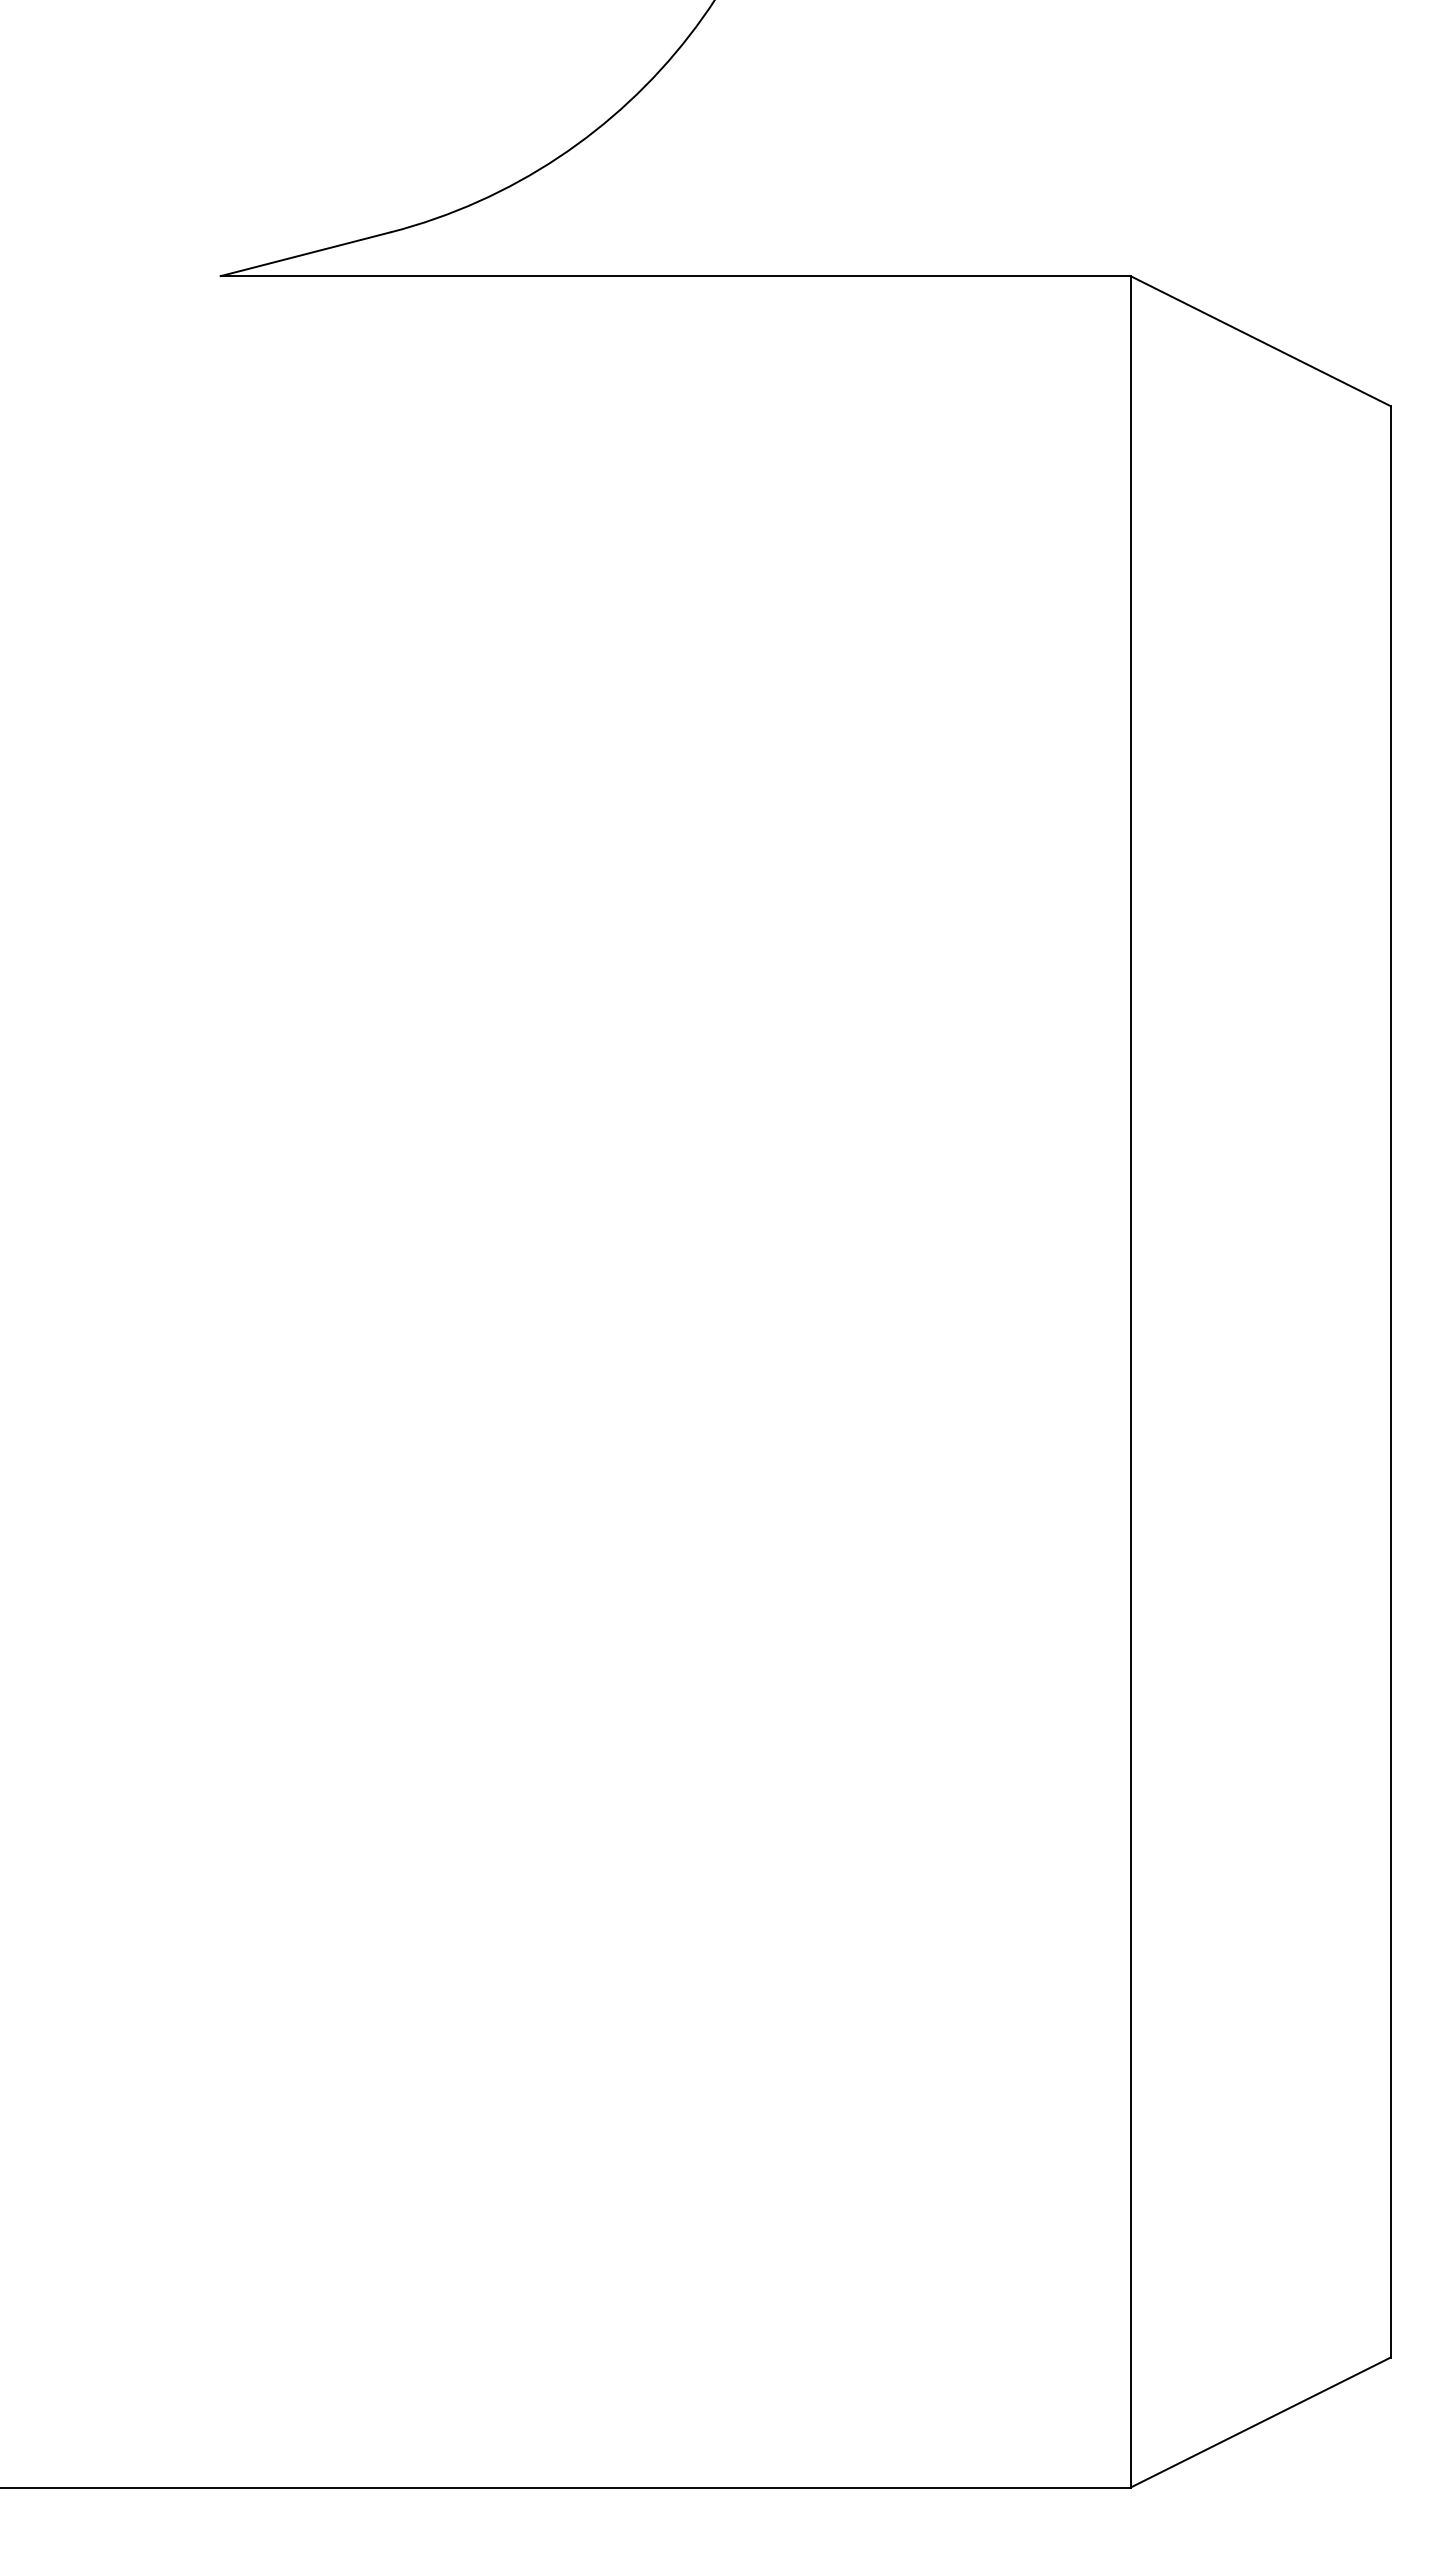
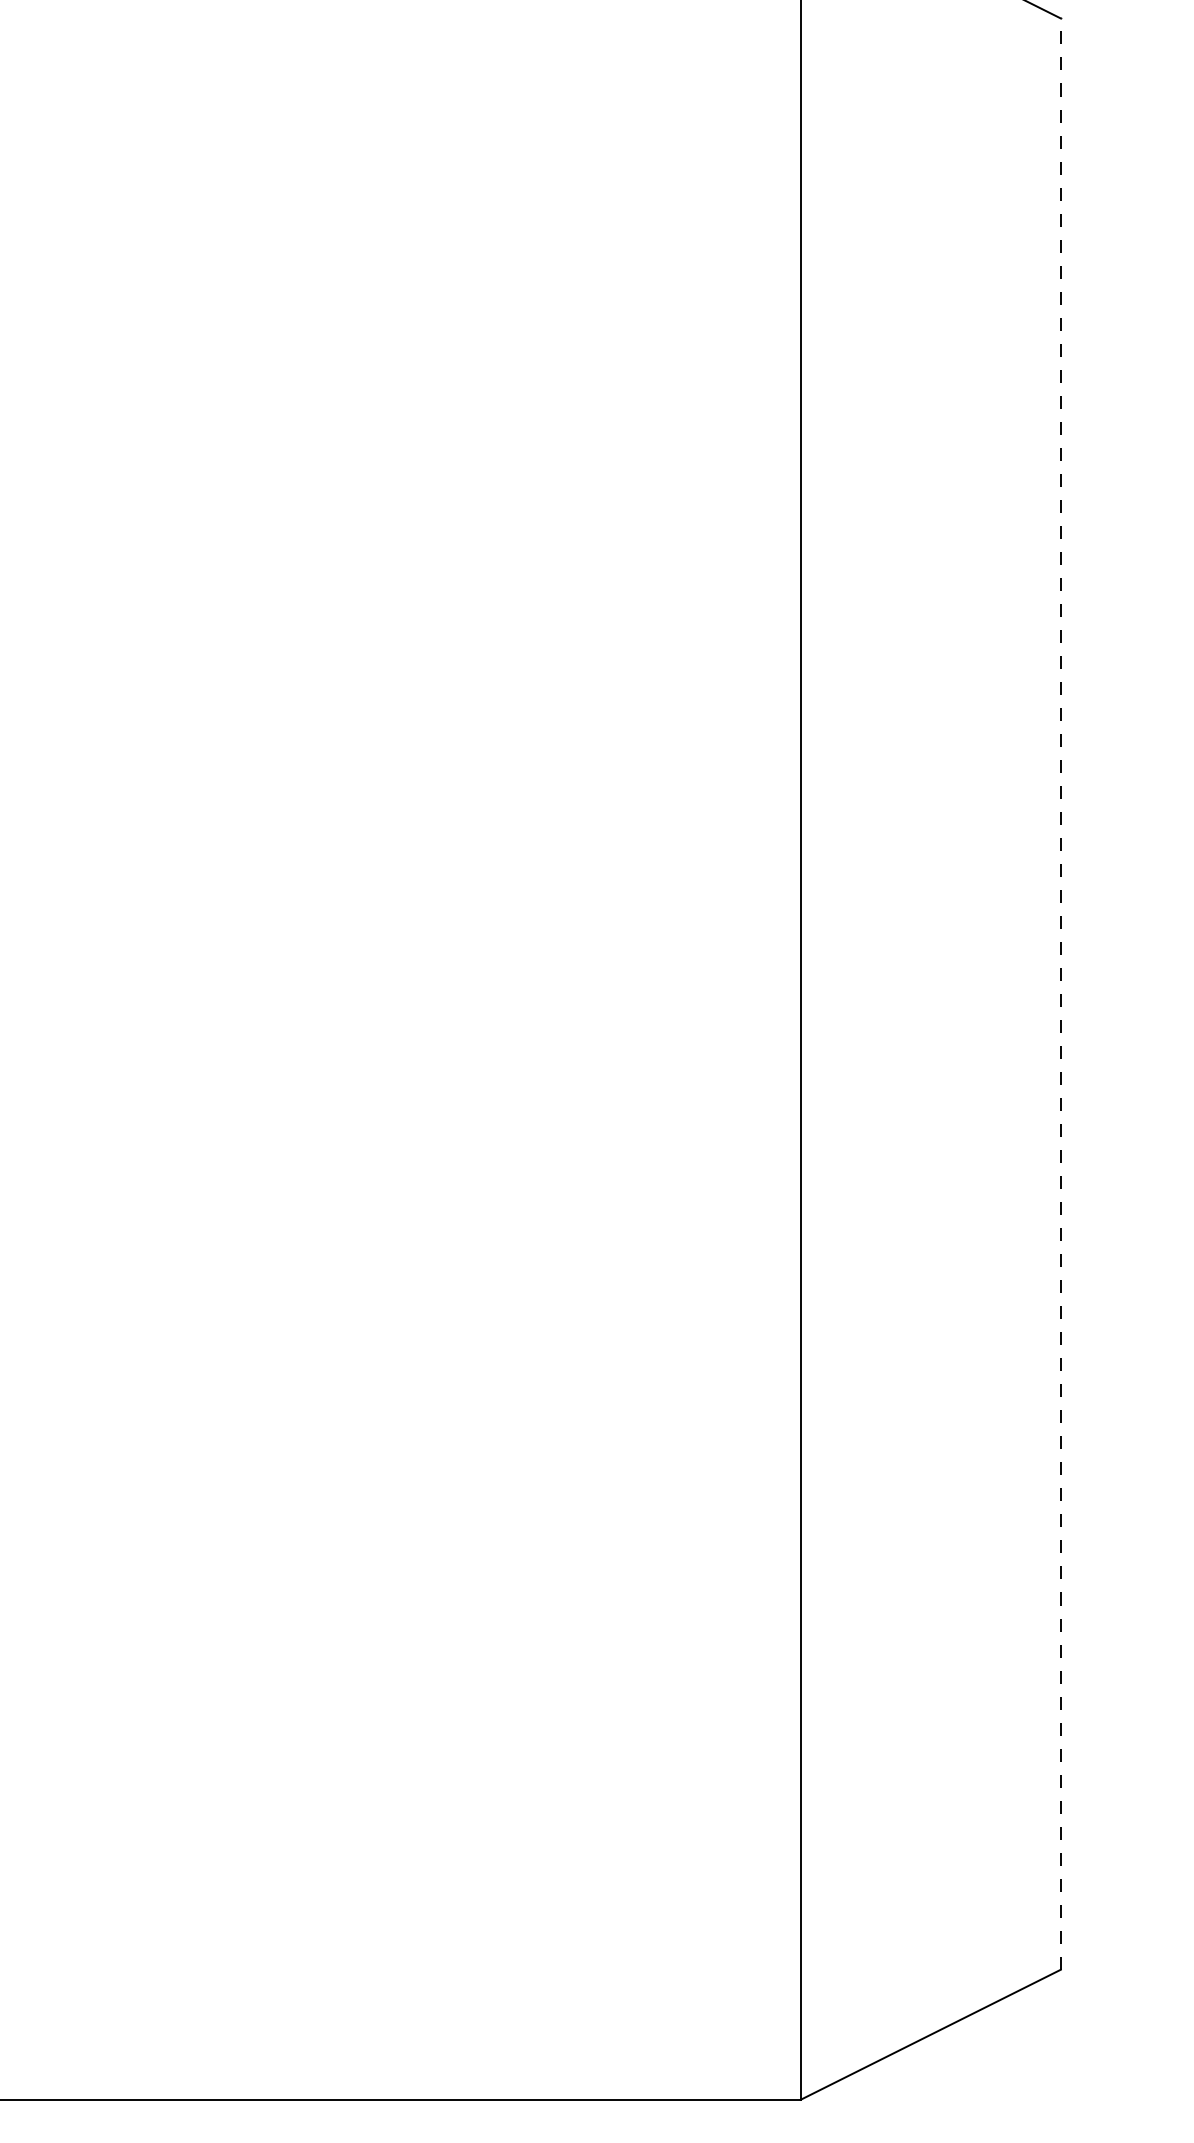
line: (1390, 1381) -> (1060, 993), solid -> dashed

